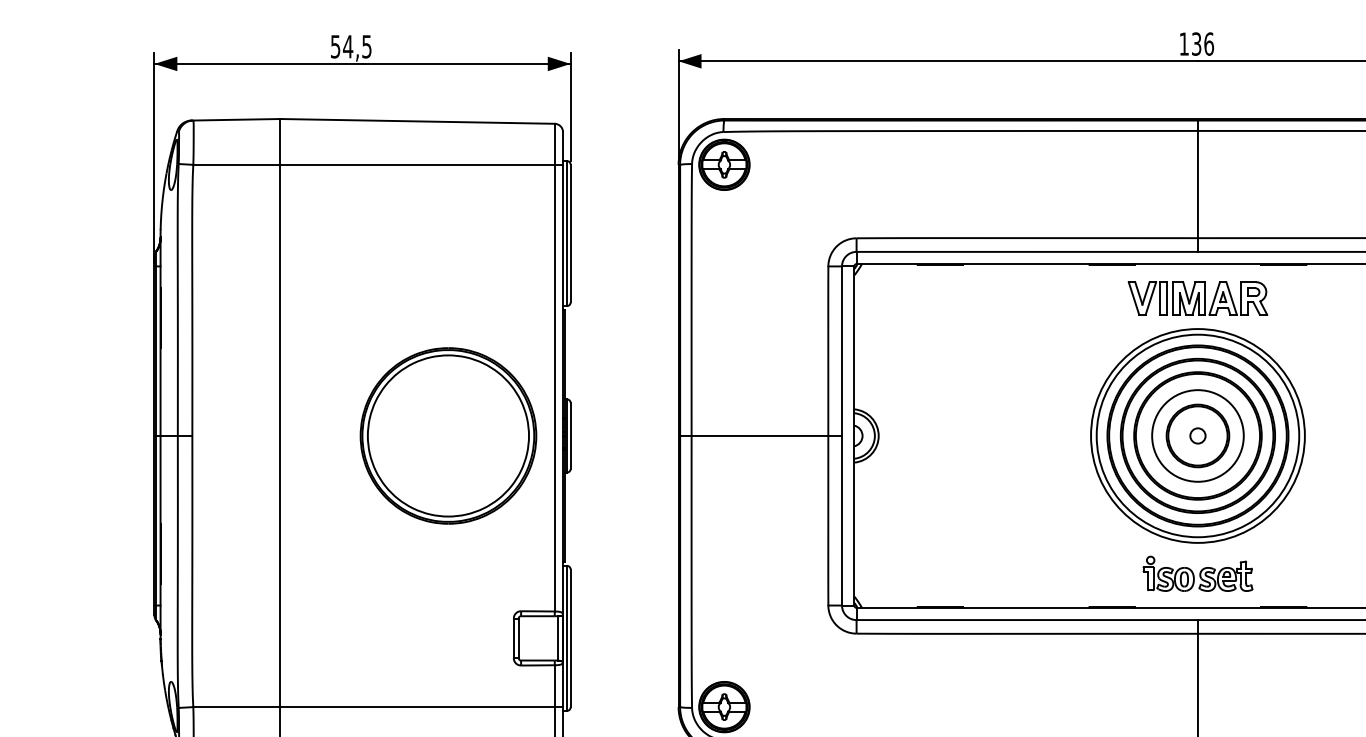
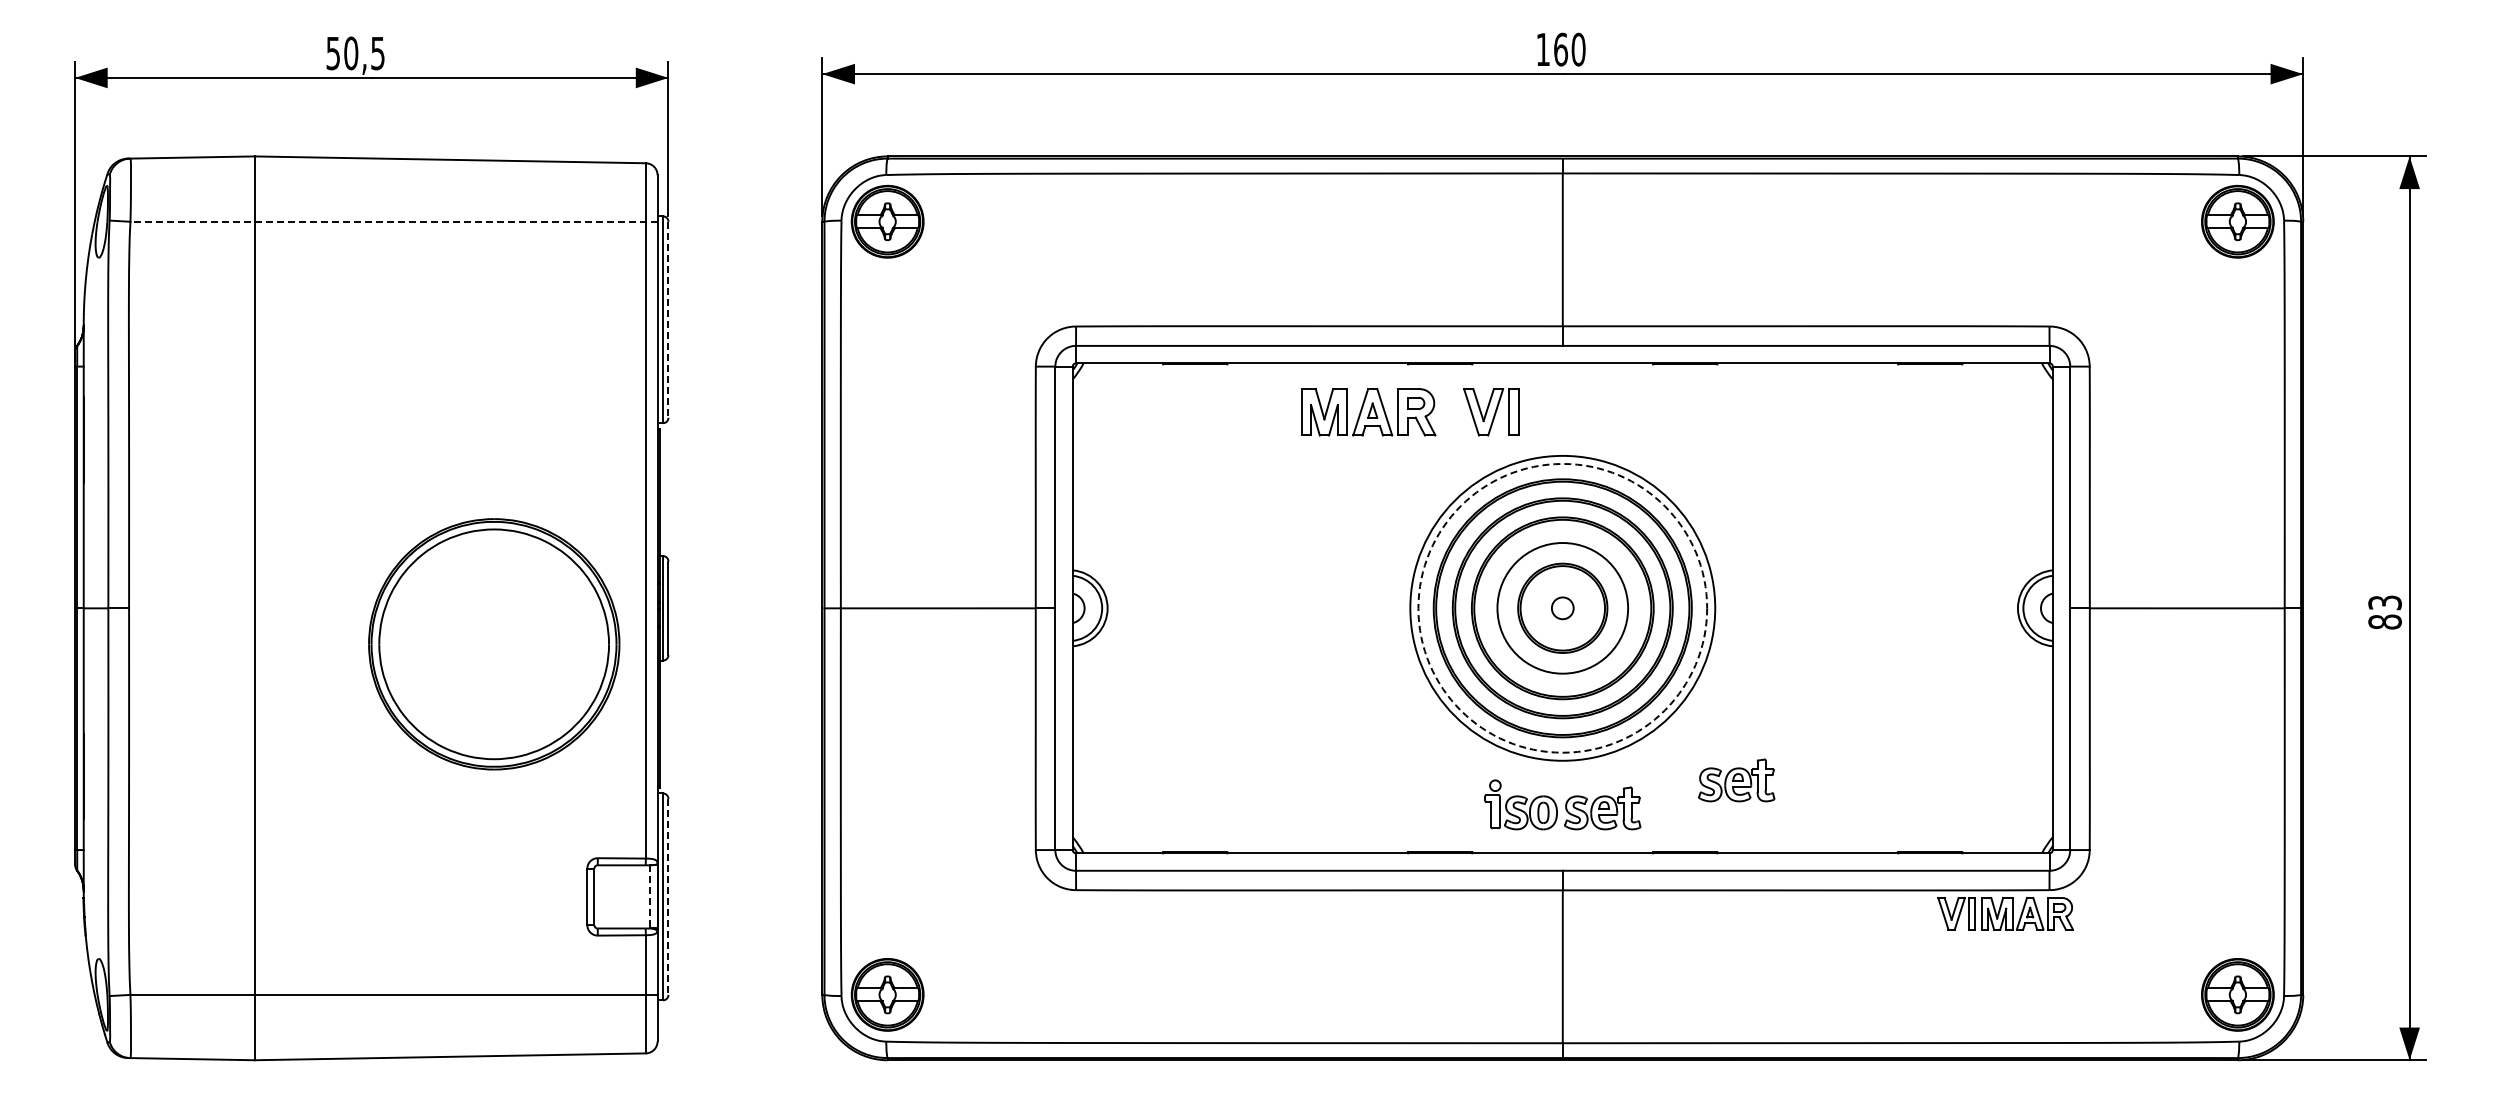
text: (1202, 44) -> (1569, 49), 136 -> 160
text: (347, 46) -> (350, 53), 54,5 -> 50,5
line: (378, 164) -> (394, 221), solid -> dashed
line: (570, 234) -> (668, 320), solid -> dashed
part: (1220, 298) -> (1368, 412), moved
circle: (1197, 435) -> (1562, 607), solid -> dashed
part: (448, 436) -> (494, 644), moved
part: (1319, 556) -> (1736, 780), added
line: (557, 638) -> (649, 896), solid -> dashed
line: (570, 638) -> (668, 897), solid -> dashed

